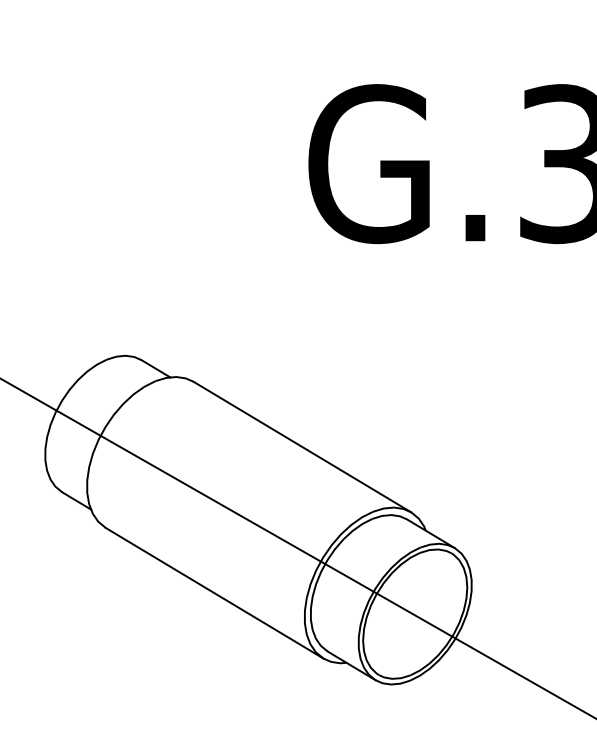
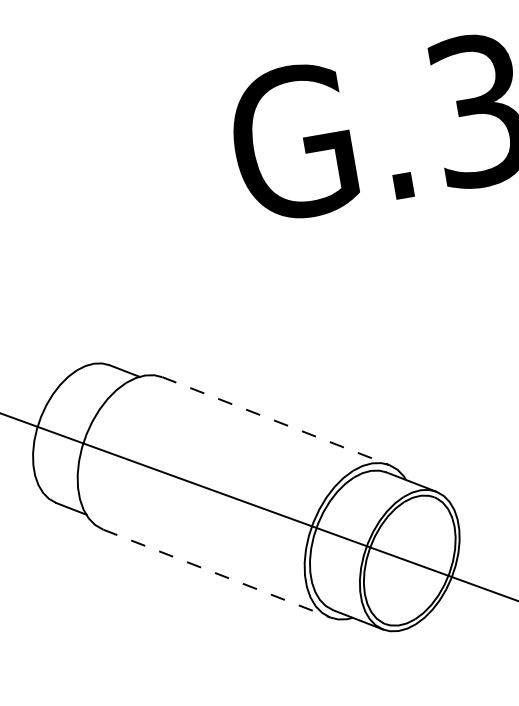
line: (302, 447) -> (276, 421), solid -> dashed
line: (214, 593) -> (216, 573), solid -> dashed

